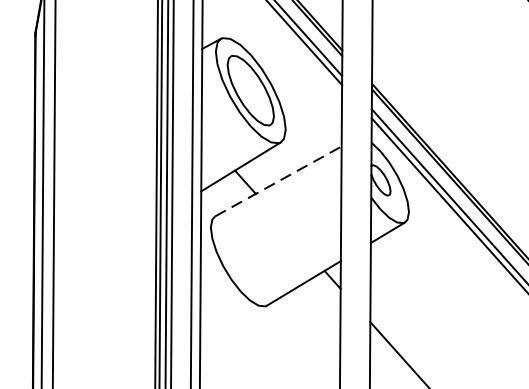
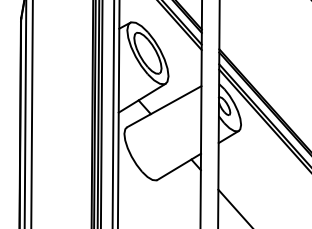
line: (278, 180) -> (164, 106), dashed -> solid

